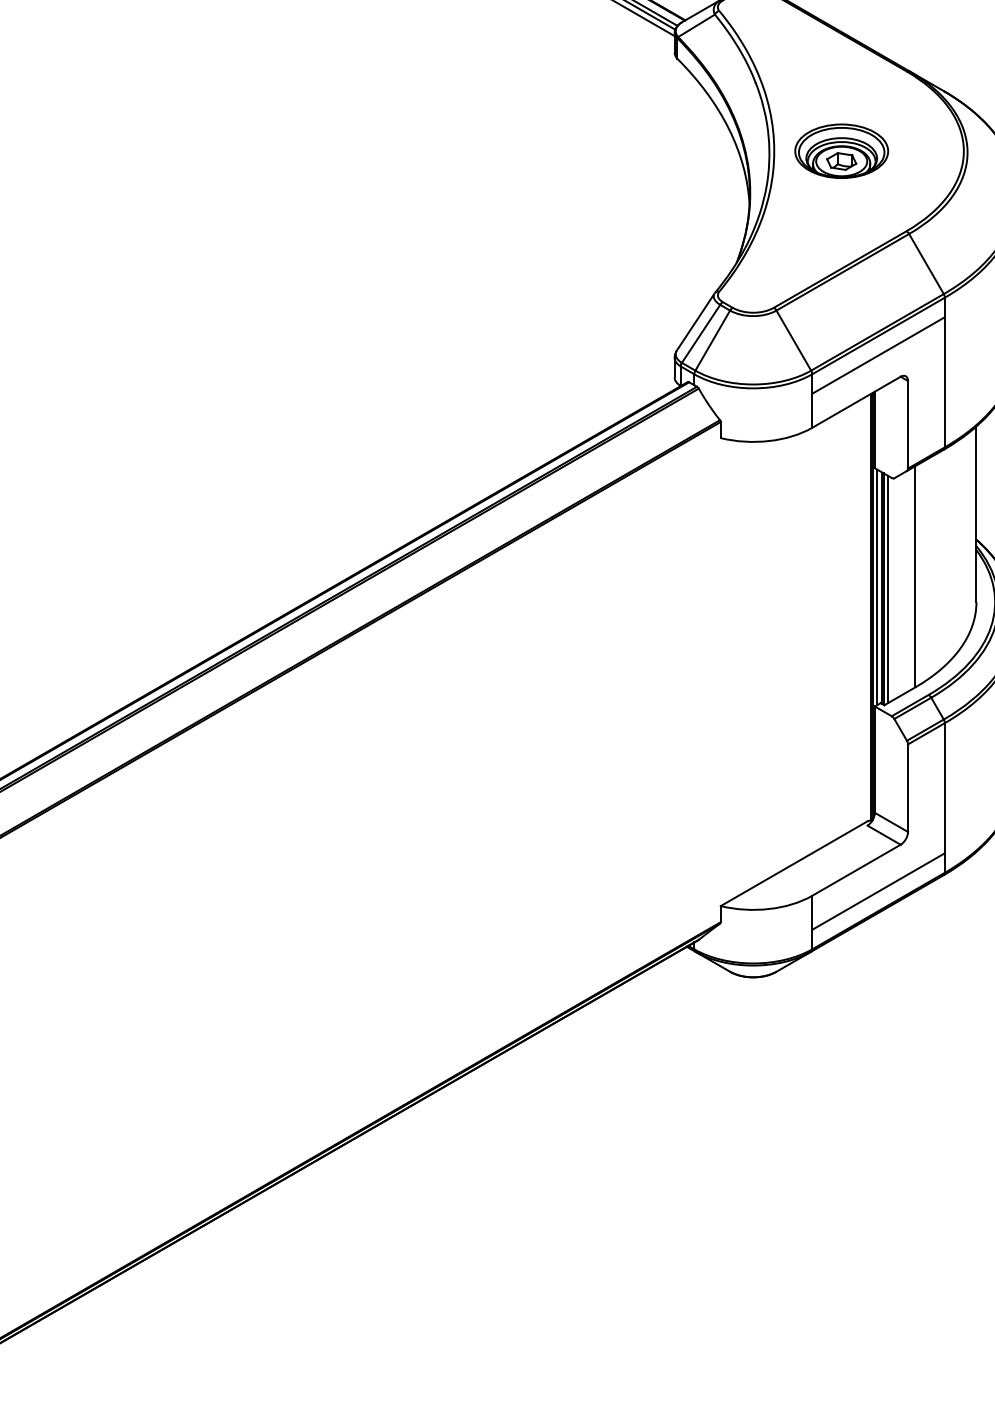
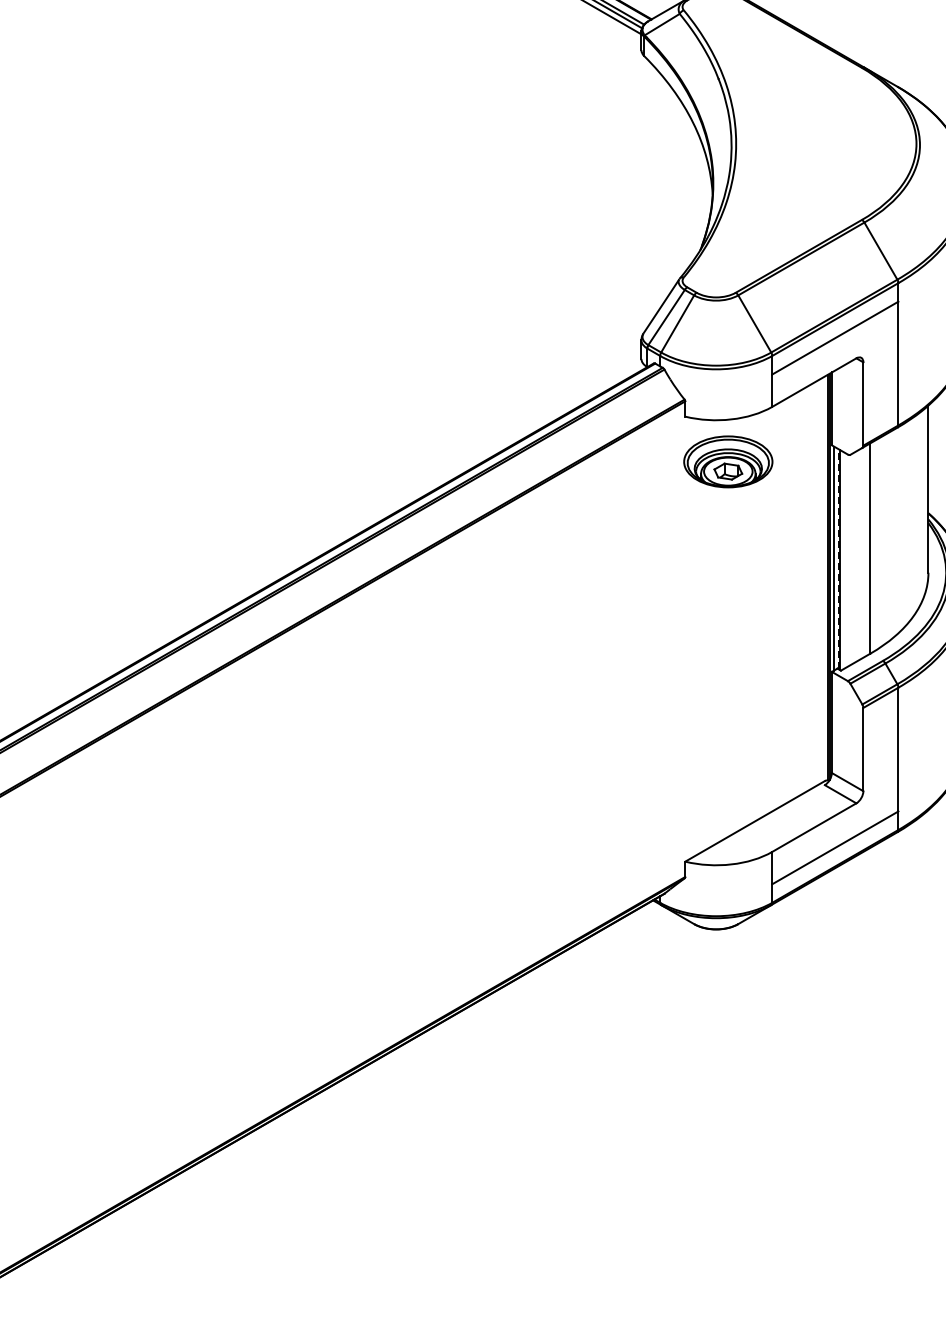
part: (841, 150) -> (728, 461), moved
line: (881, 587) -> (838, 558), solid -> dashed
line: (888, 589) -> (844, 560), removed

